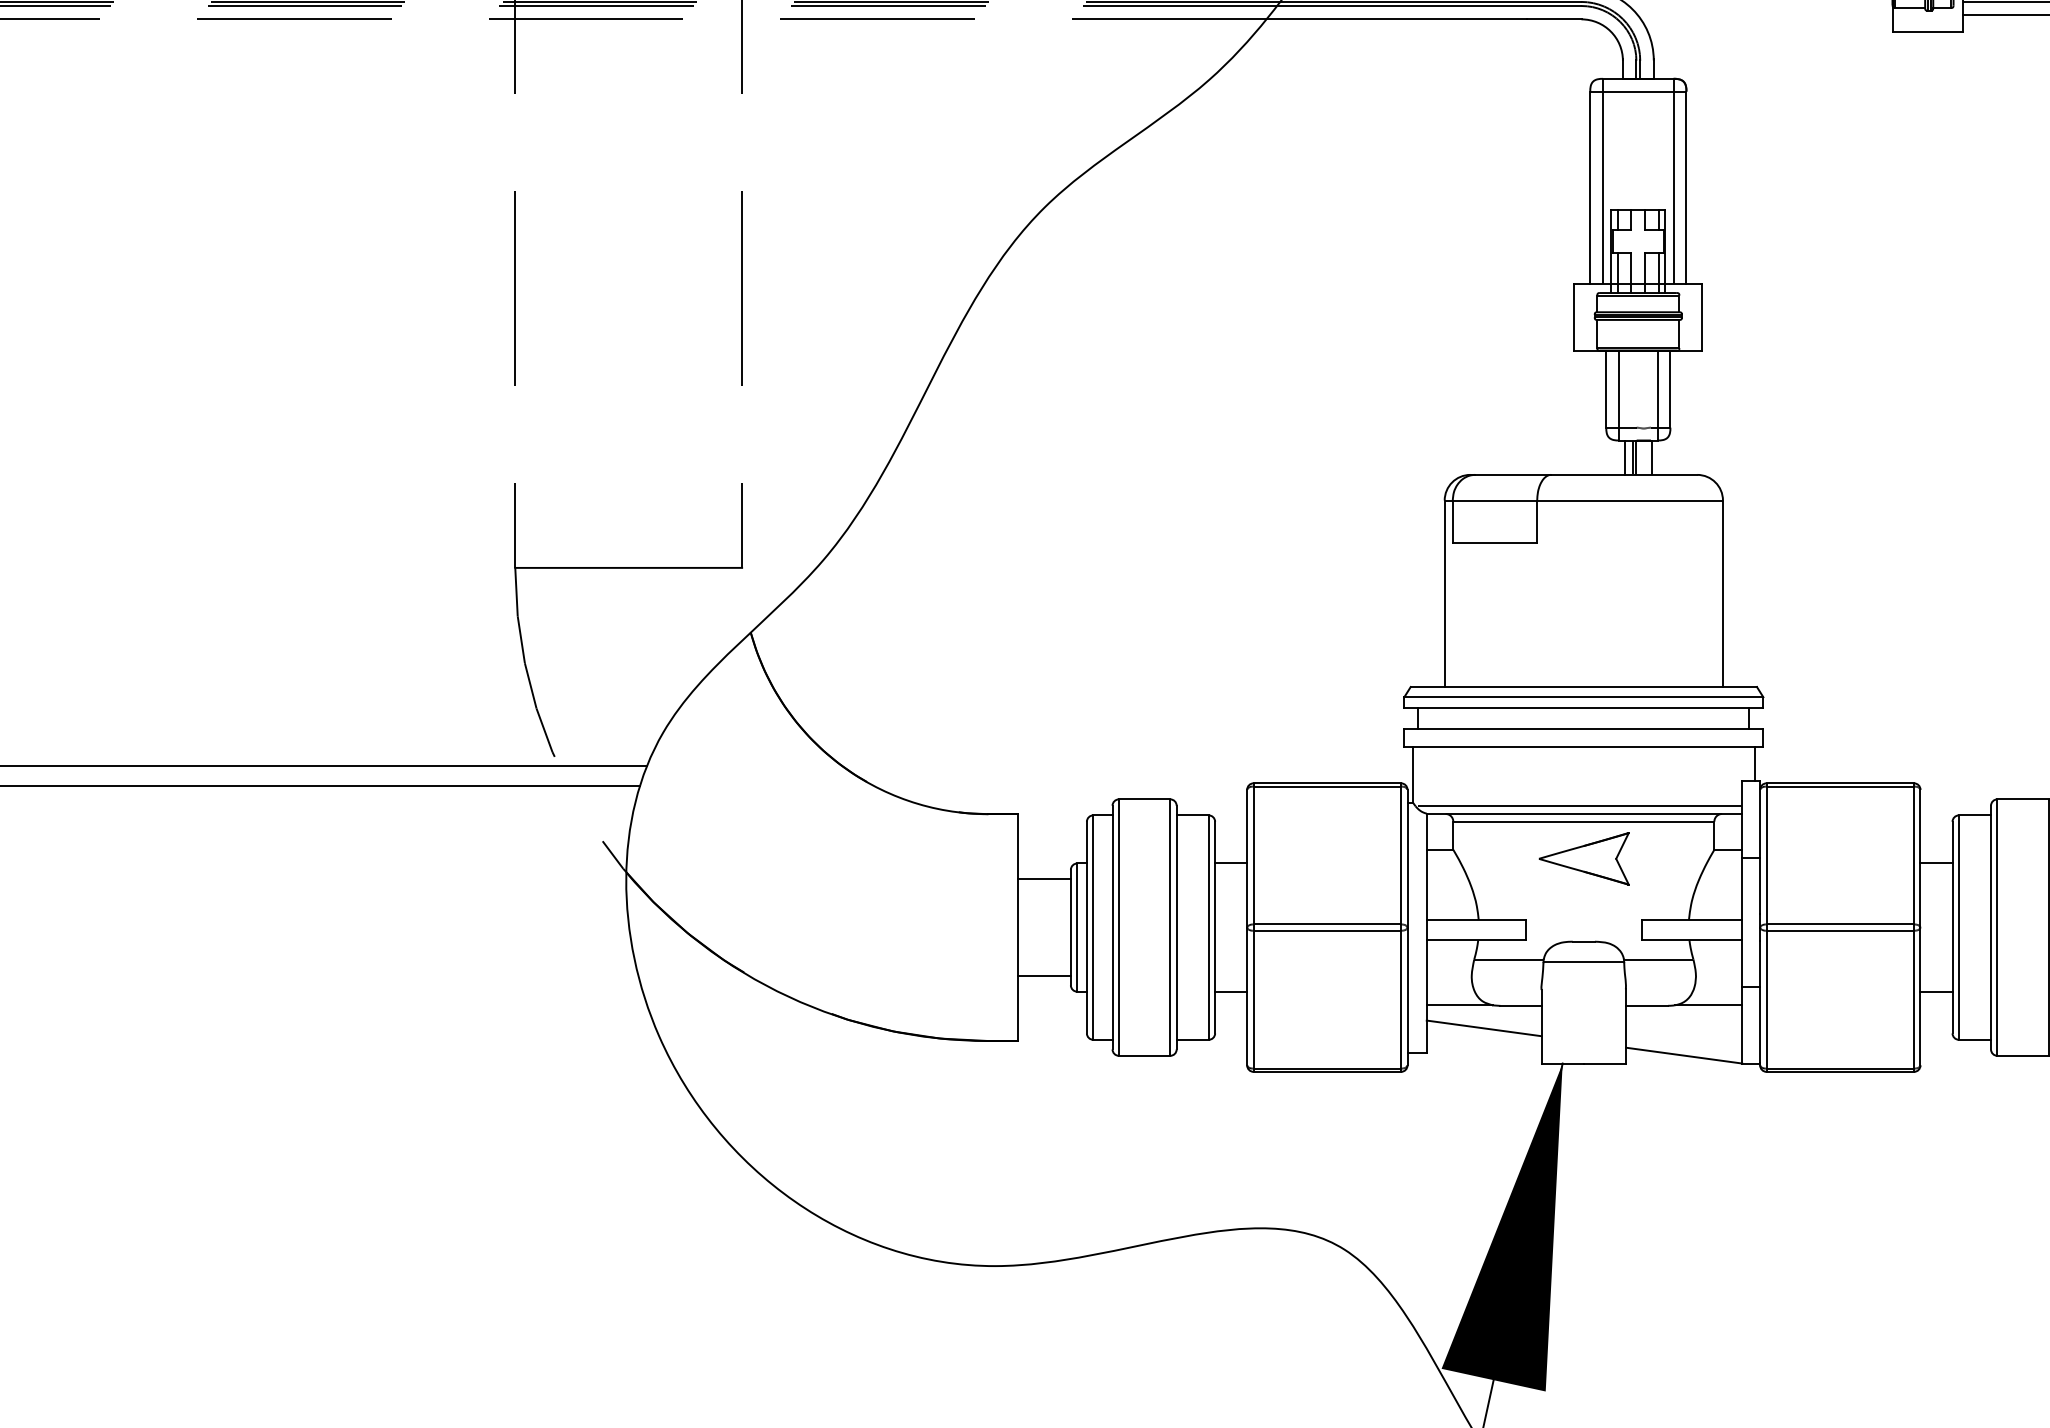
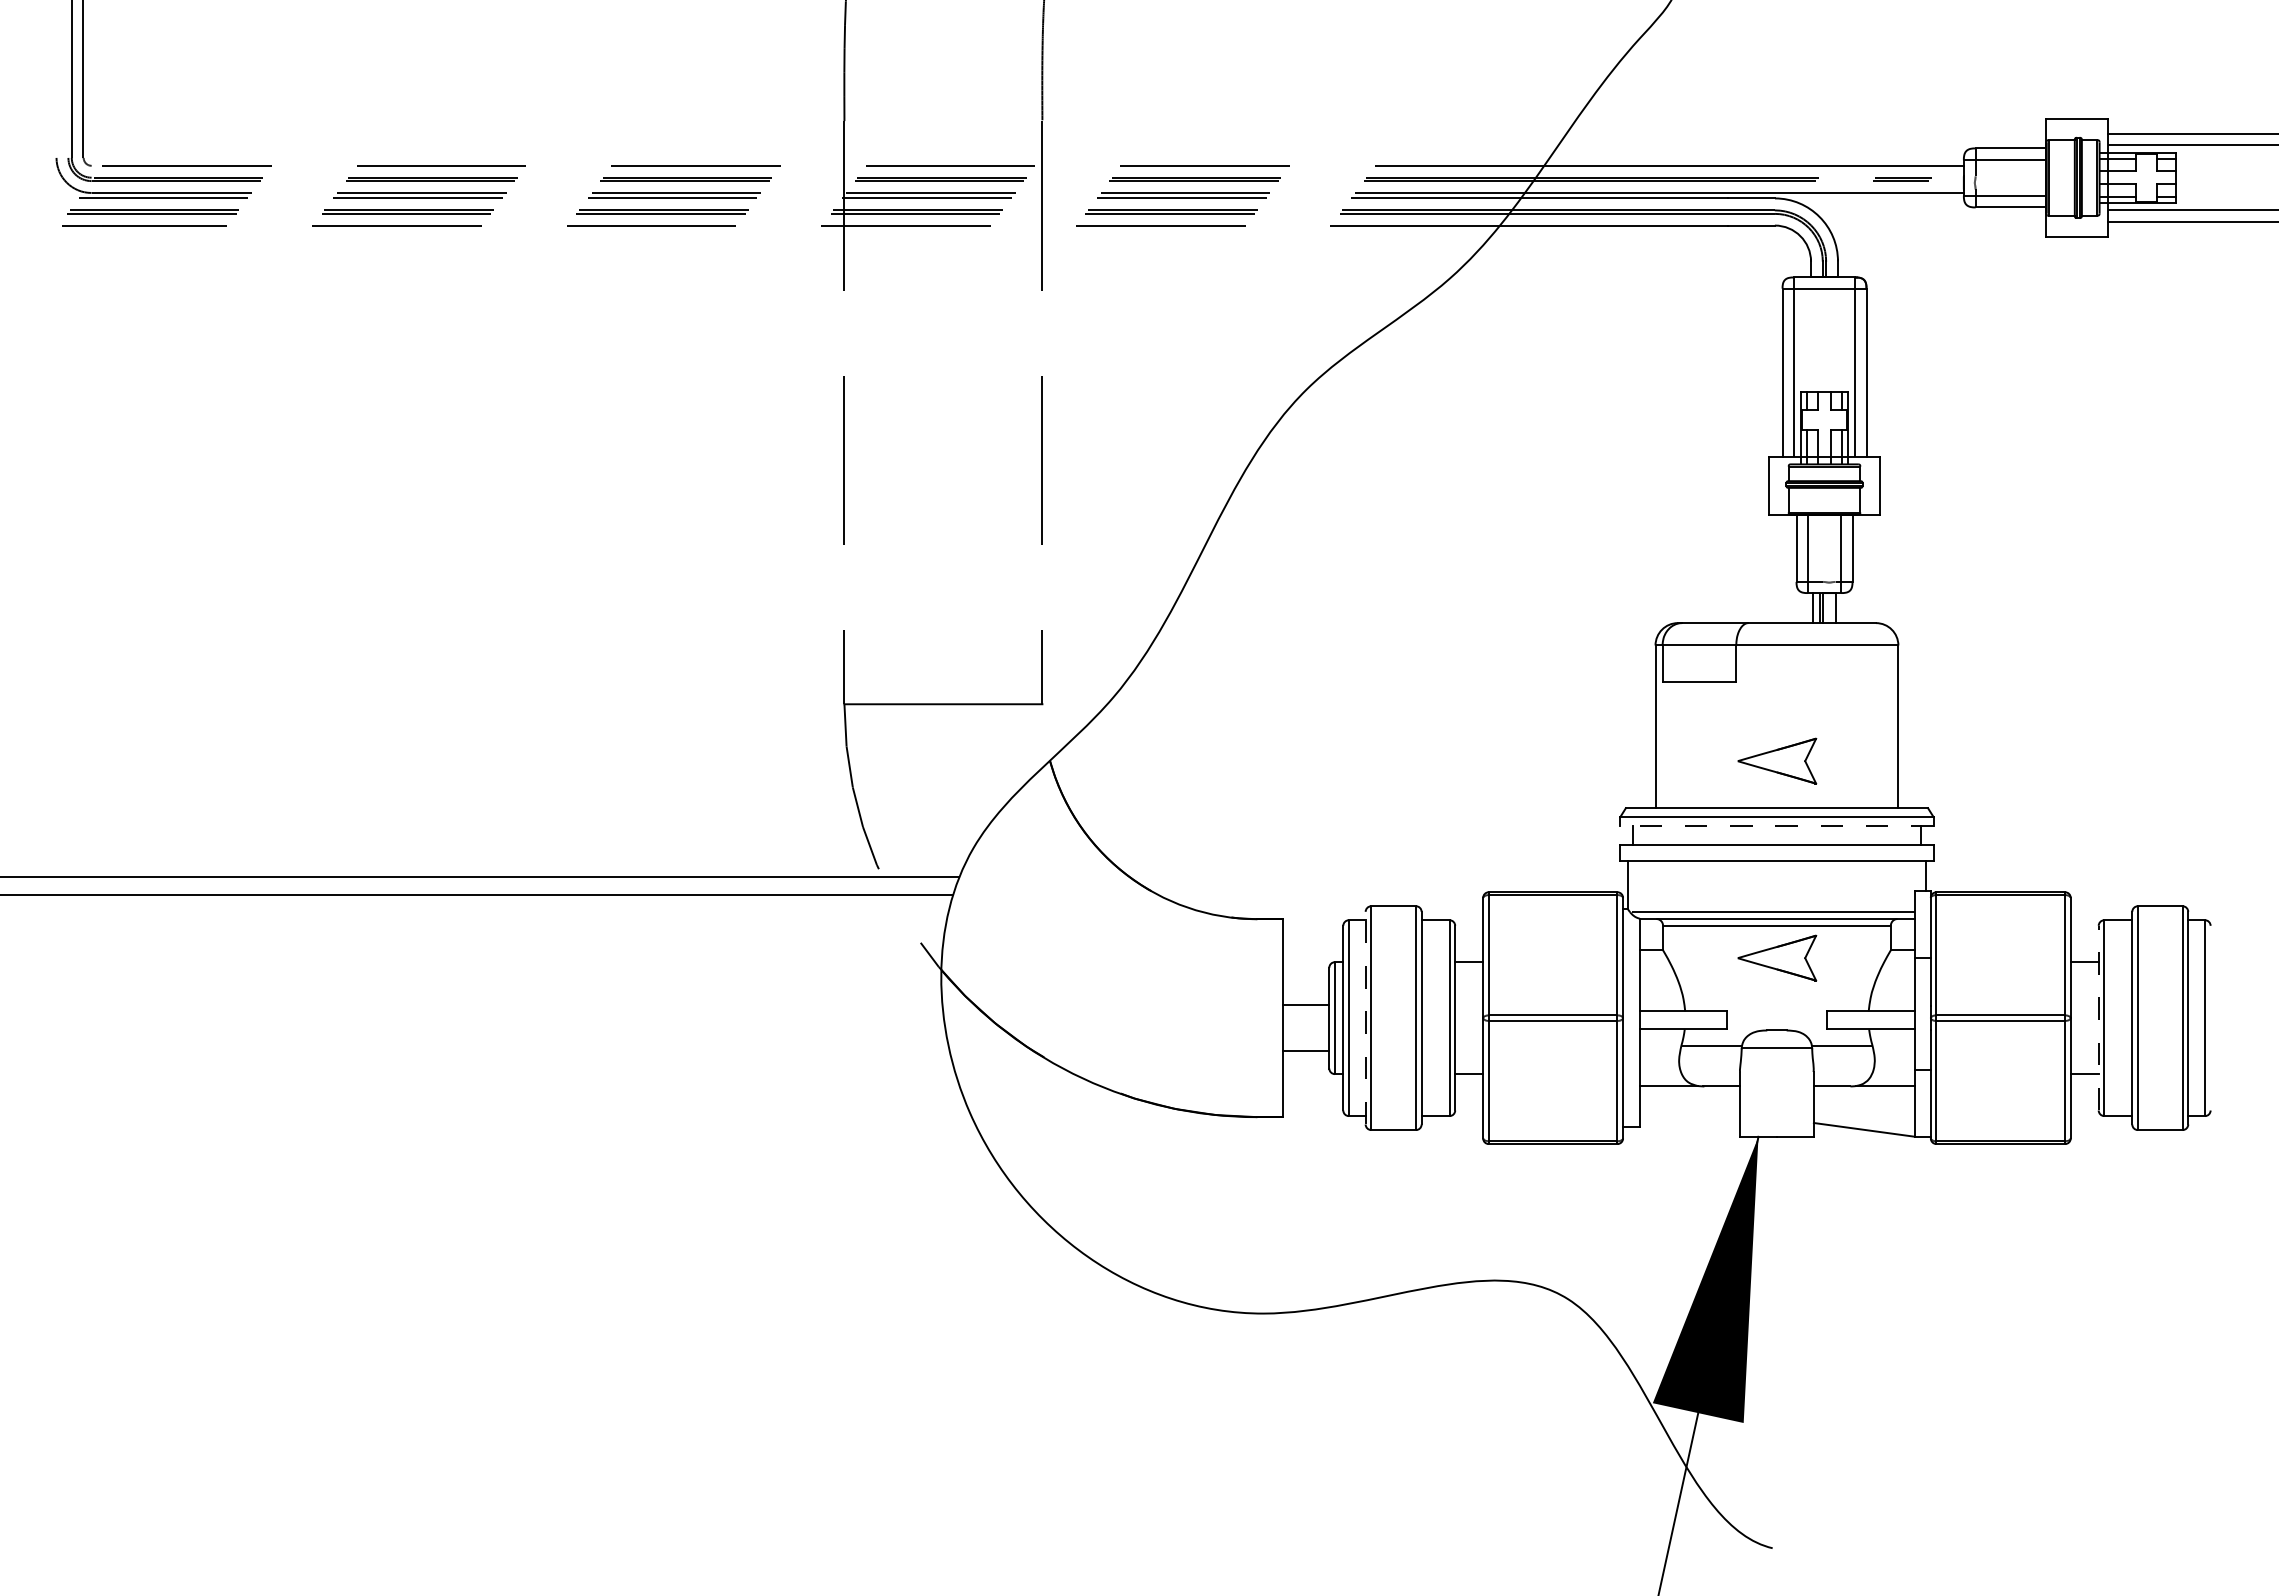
part: (1584, 632) -> (1777, 760), added
line: (1583, 707) -> (1776, 826), solid -> dashed
line: (1044, 878) -> (1306, 1050), moved
line: (1112, 926) -> (1365, 1017), solid -> dashed
line: (1952, 926) -> (2098, 1017), solid -> dashed
line: (1044, 976) -> (1306, 1004), moved
line: (1483, 1027) -> (1689, 1105), removed

